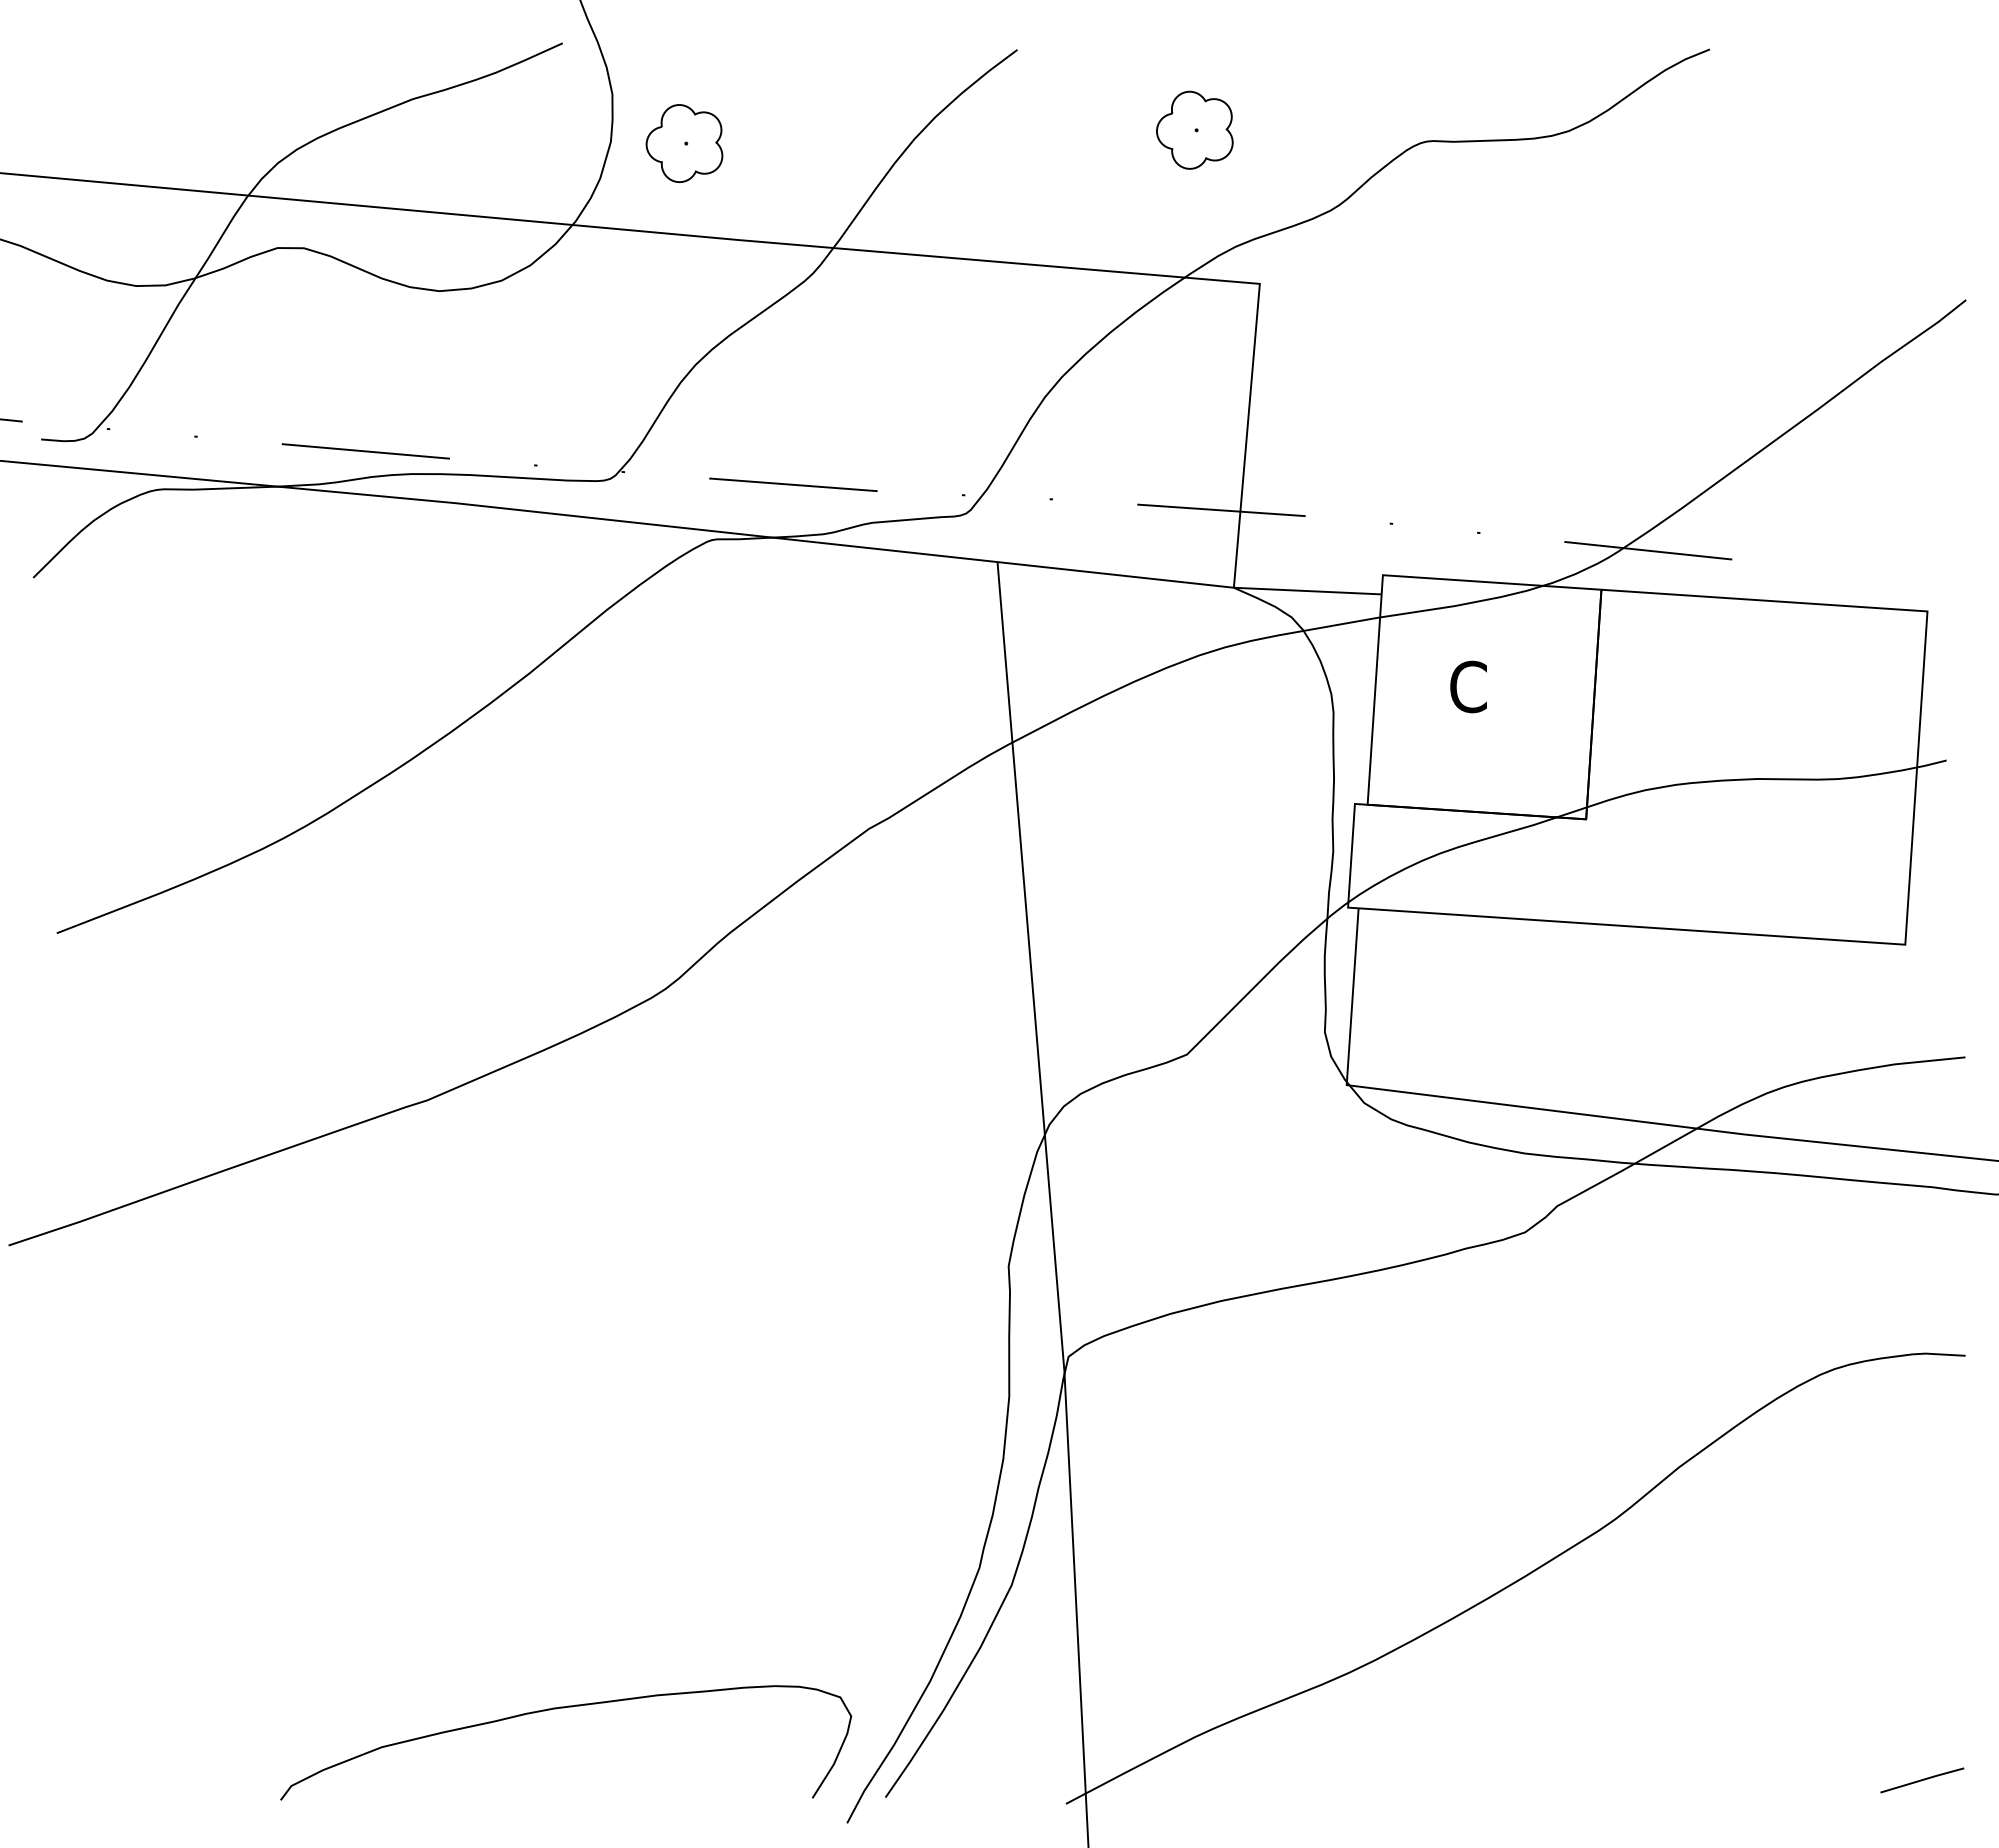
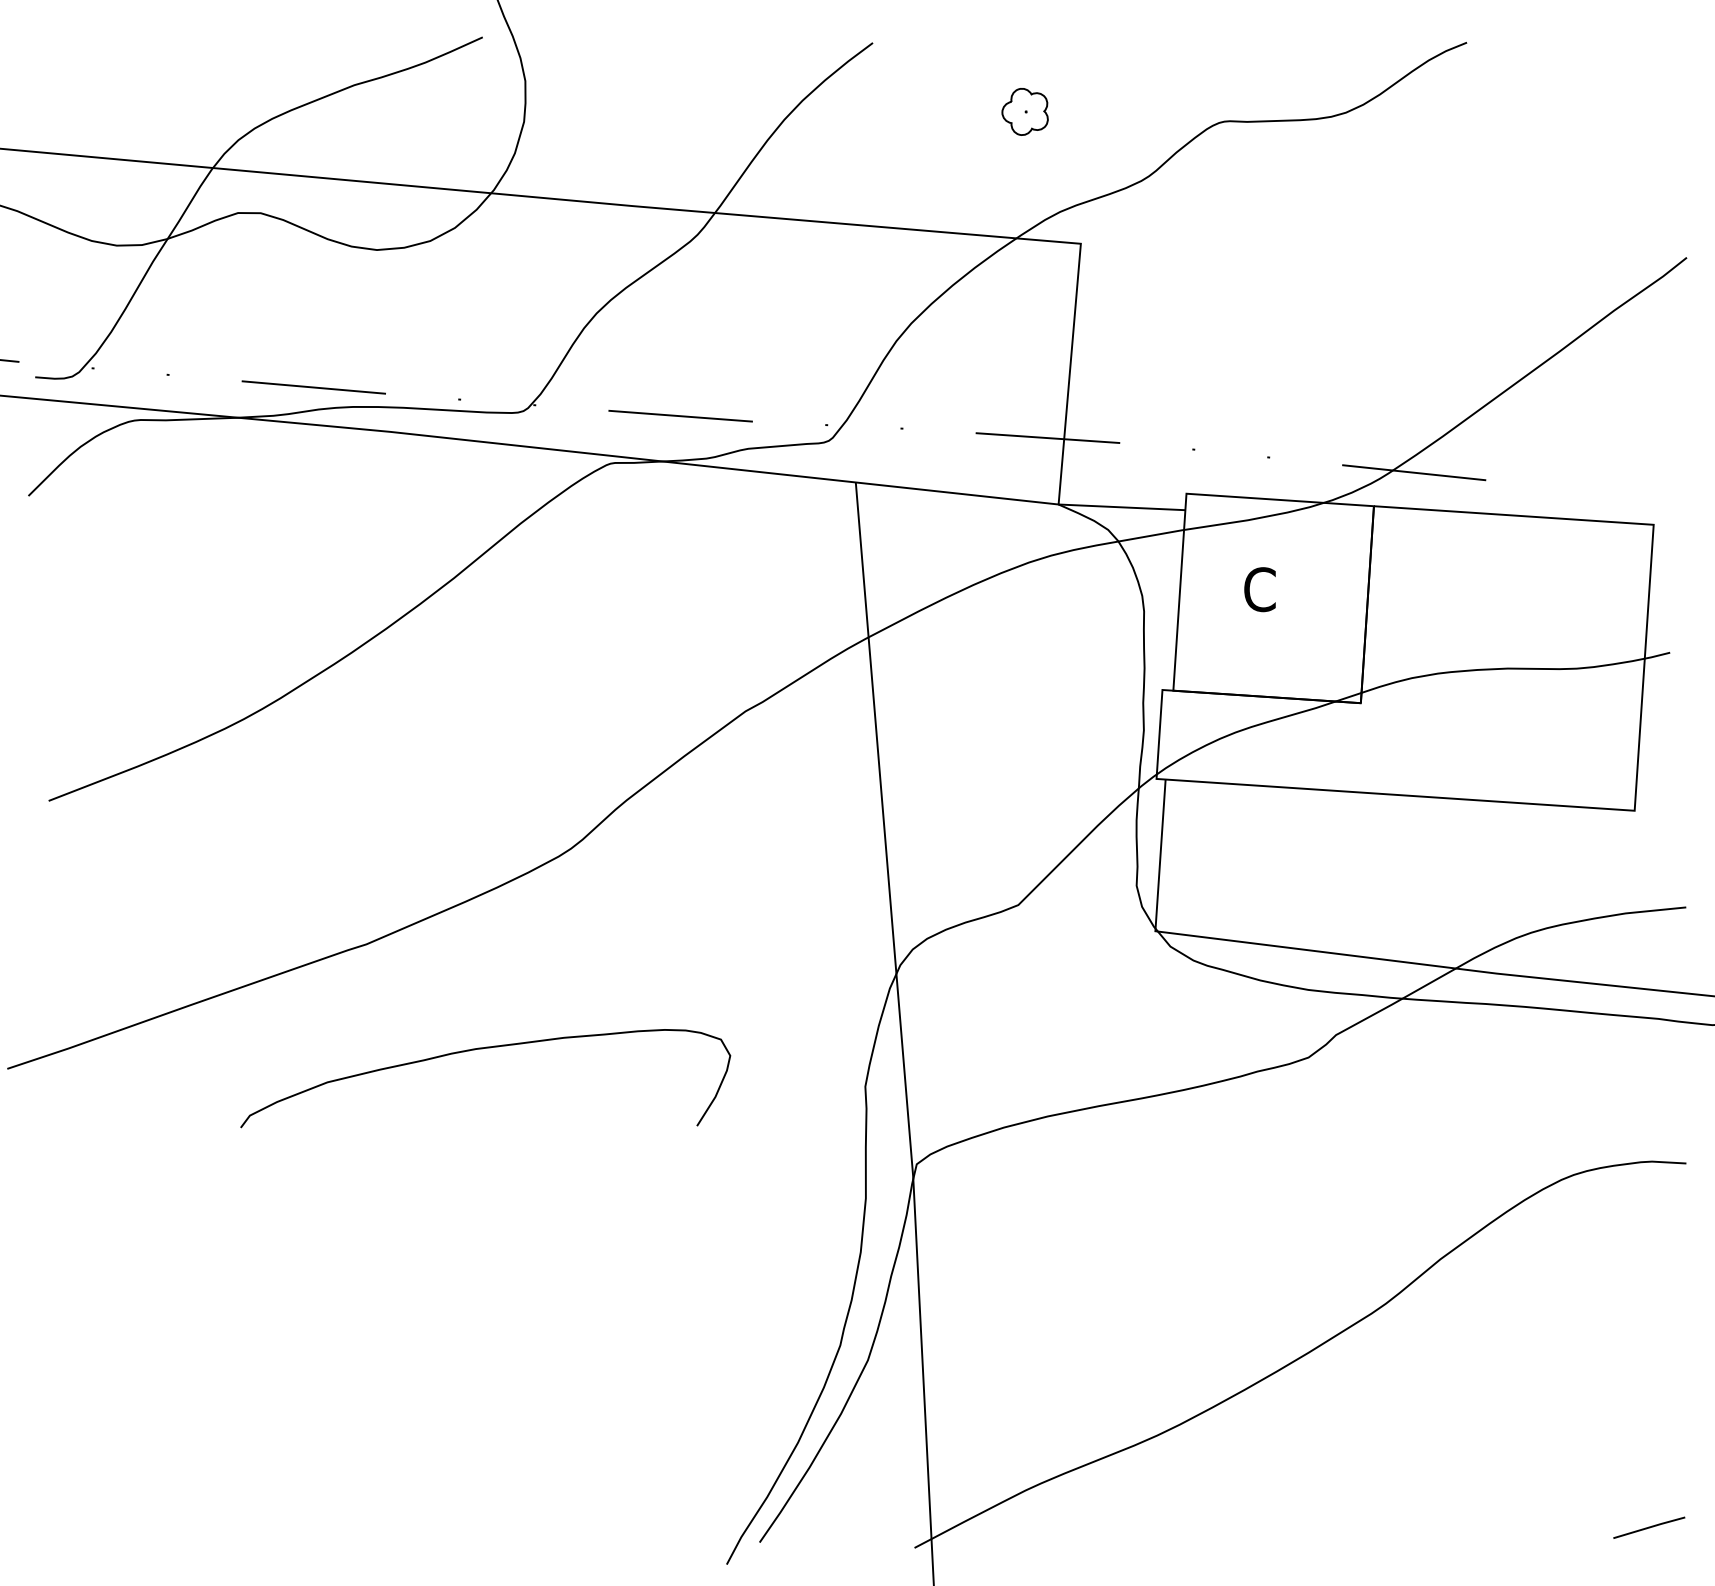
part: (1194, 129) -> (1024, 111), size x0.7
part: (684, 143) -> (587, 123), removed
curve: (564, 1708) -> (484, 1049), moved

